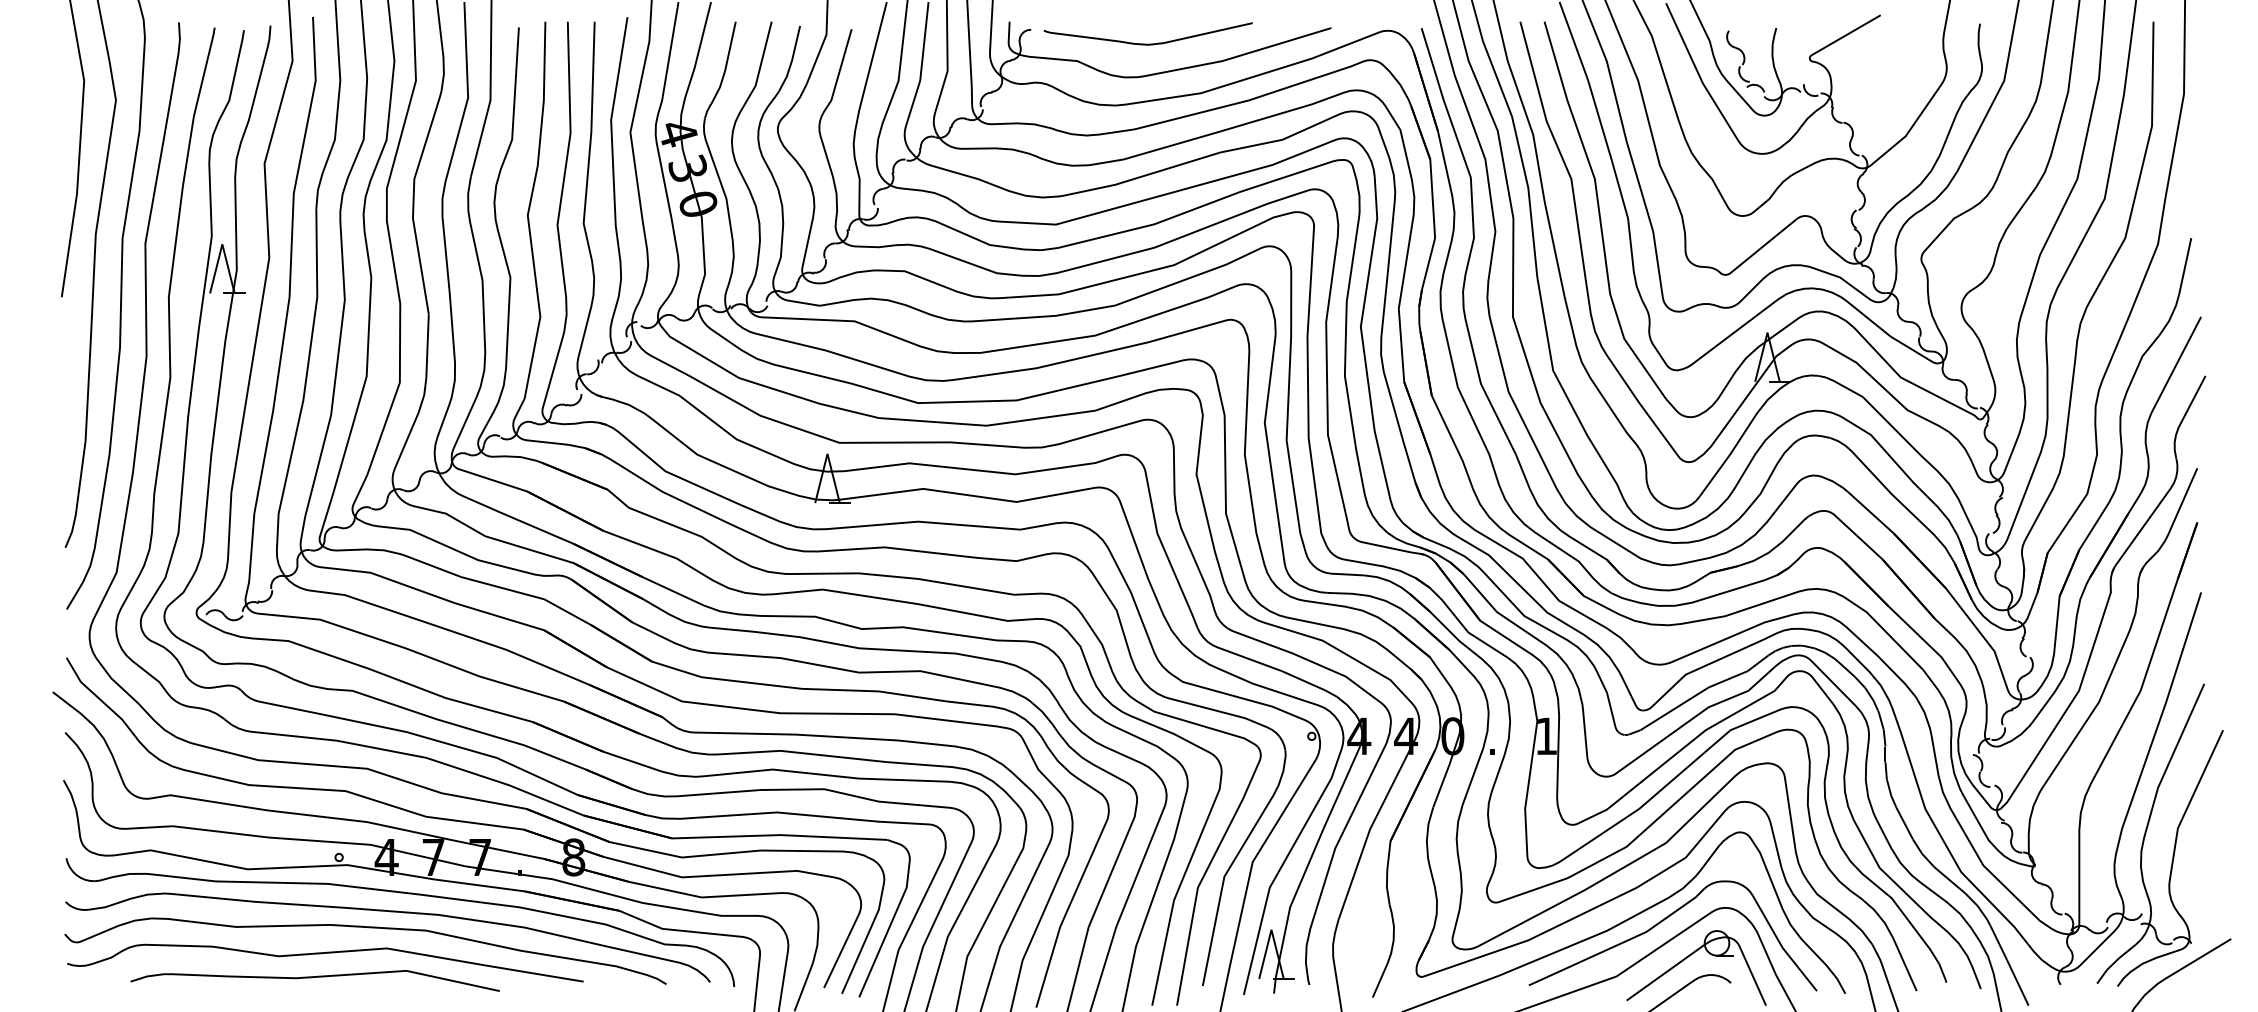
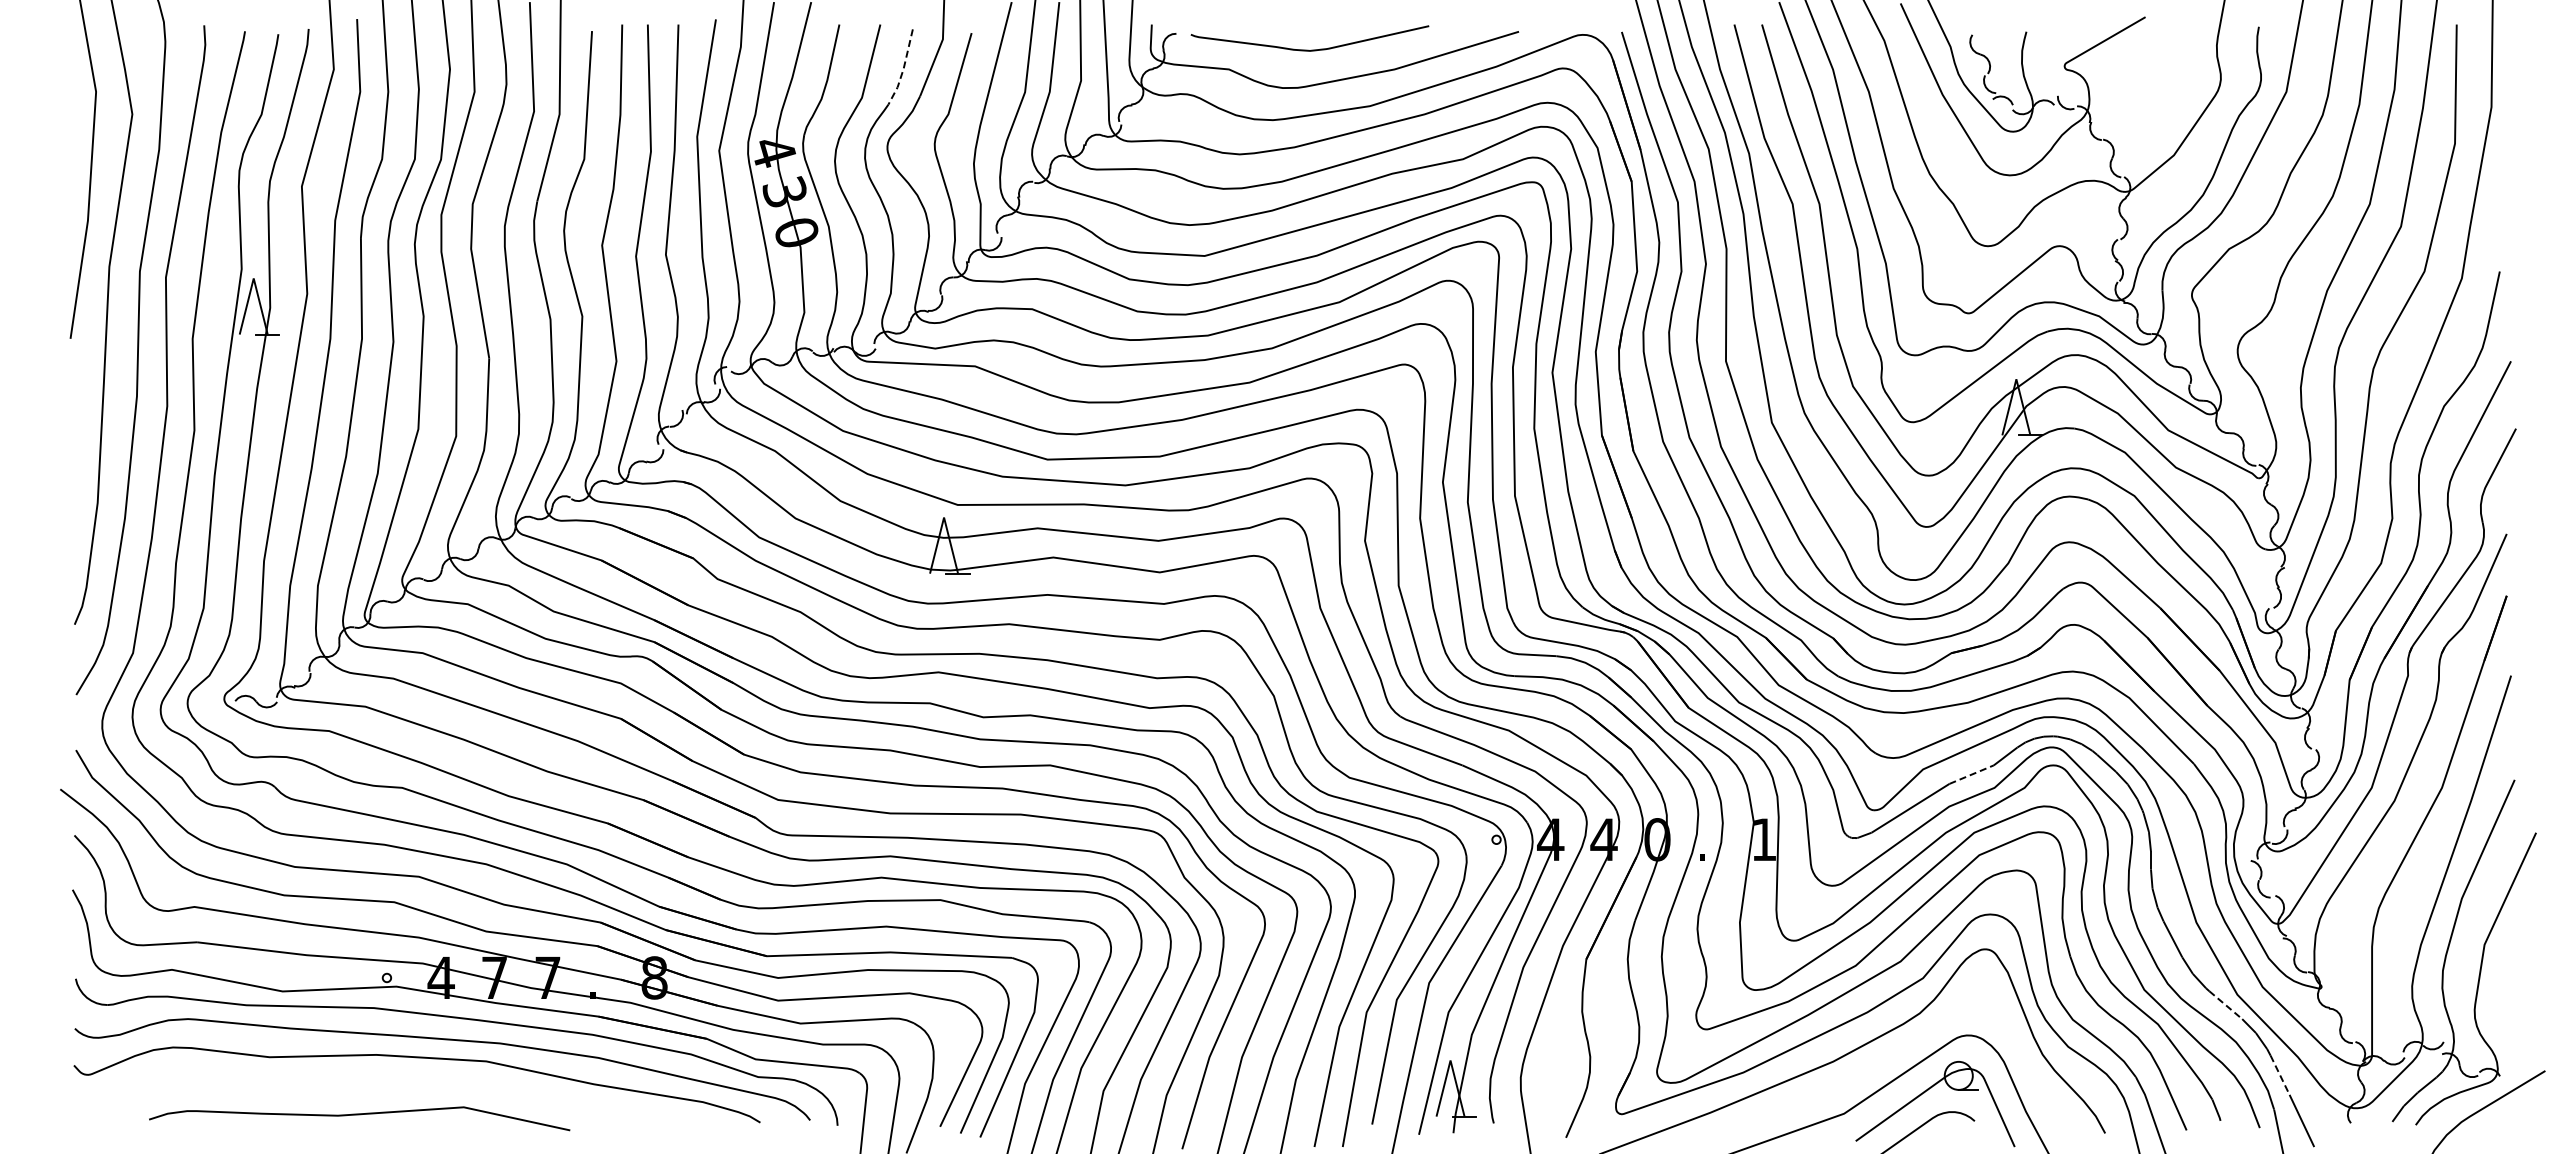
line: (791, 60) -> (903, 68), solid -> dashed
line: (1729, 679) -> (1972, 774), solid -> dashed
line: (1950, 881) -> (2225, 1005), solid -> dashed
curve: (1662, 921) -> (1896, 1051), removed
line: (1999, 942) -> (2280, 1075), solid -> dashed
curve: (321, 954) -> (366, 1088), removed

